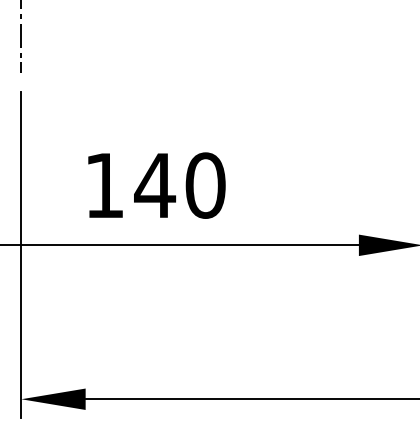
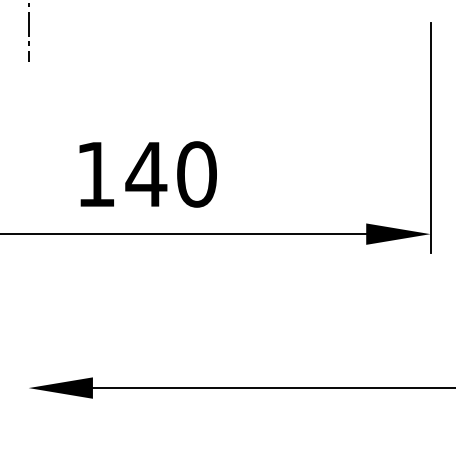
text: (156, 185) -> (147, 174), moved
line: (21, 254) -> (28, 243), removed

